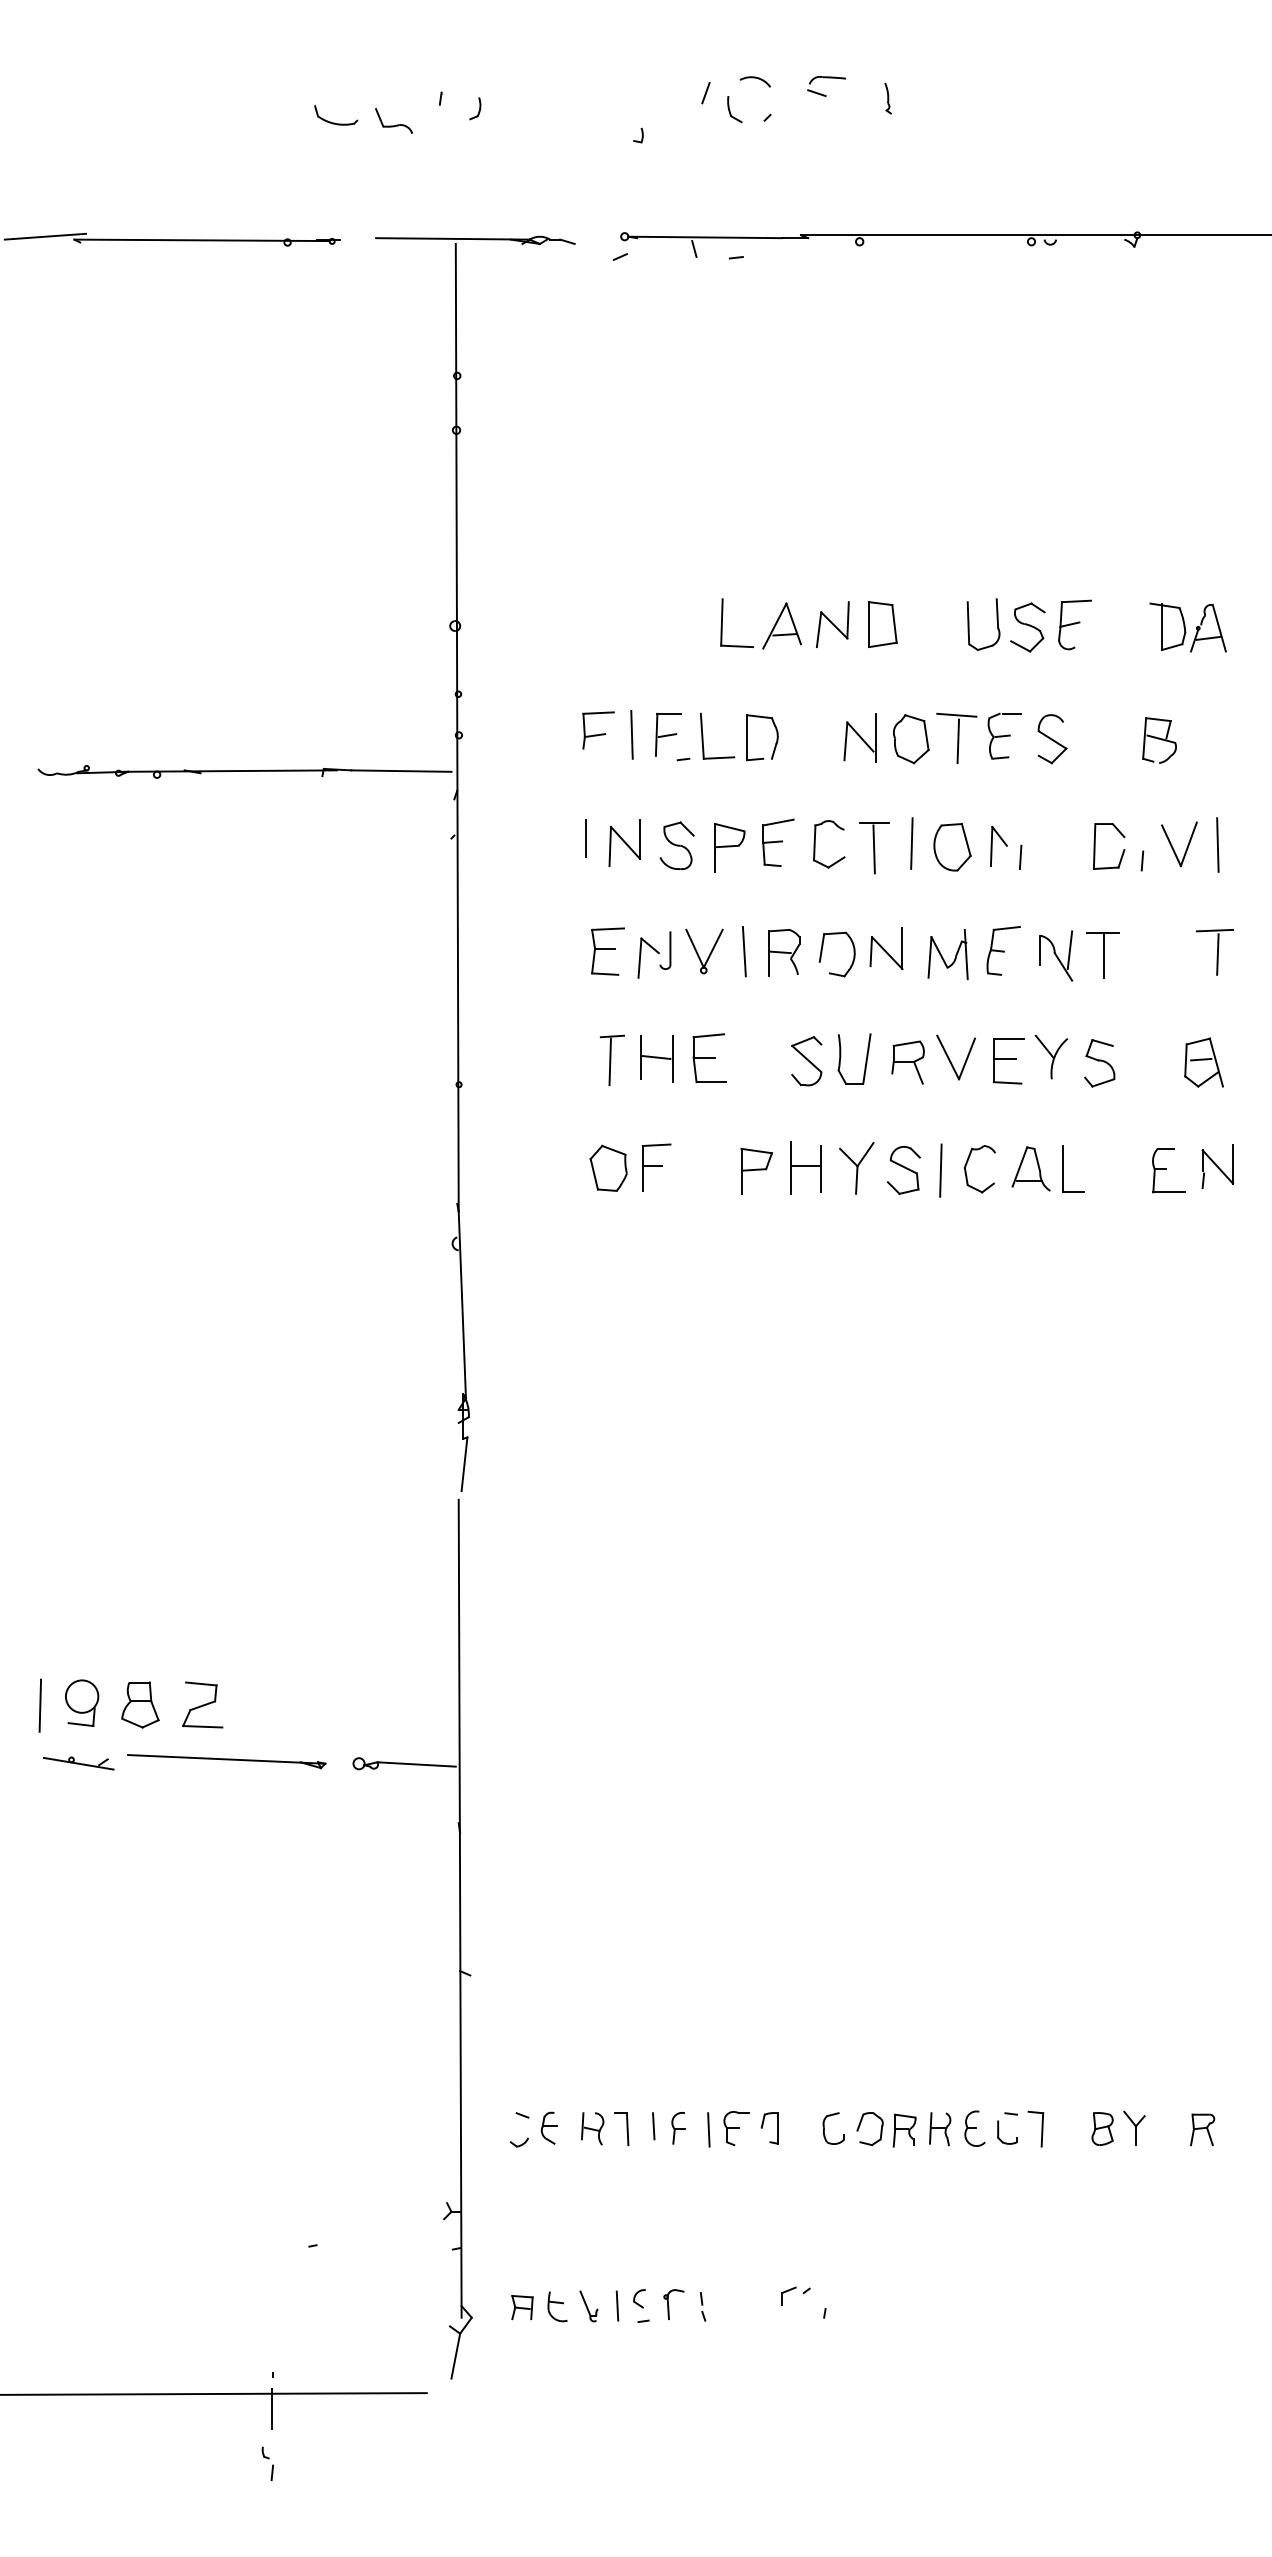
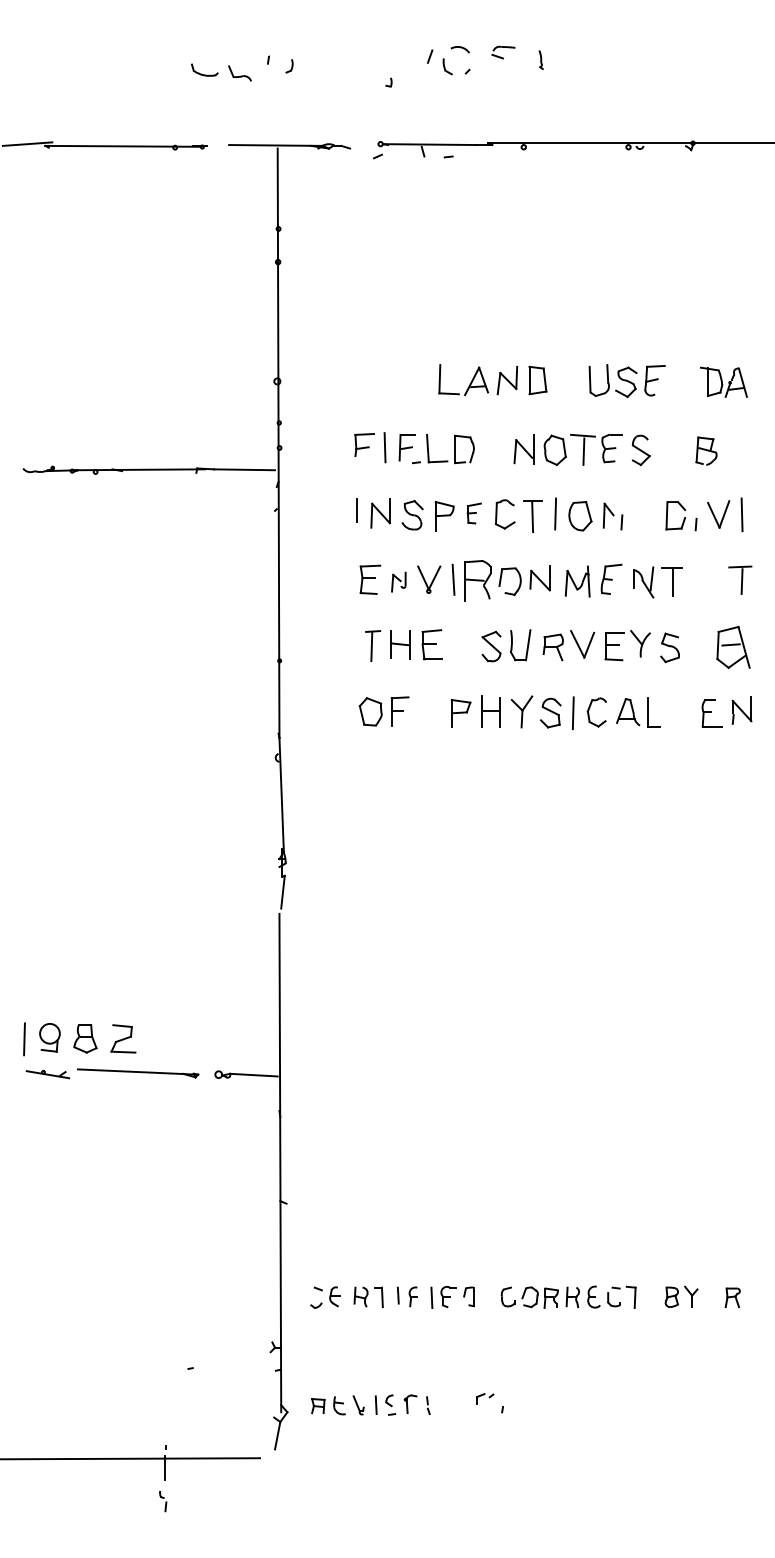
part: (778, 842) -> (474, 513), size x0.7
part: (783, 952) -> (477, 580), size x1.4
part: (654, 954) -> (398, 581), size x0.7
part: (1203, 1062) -> (733, 647), size x1.4

